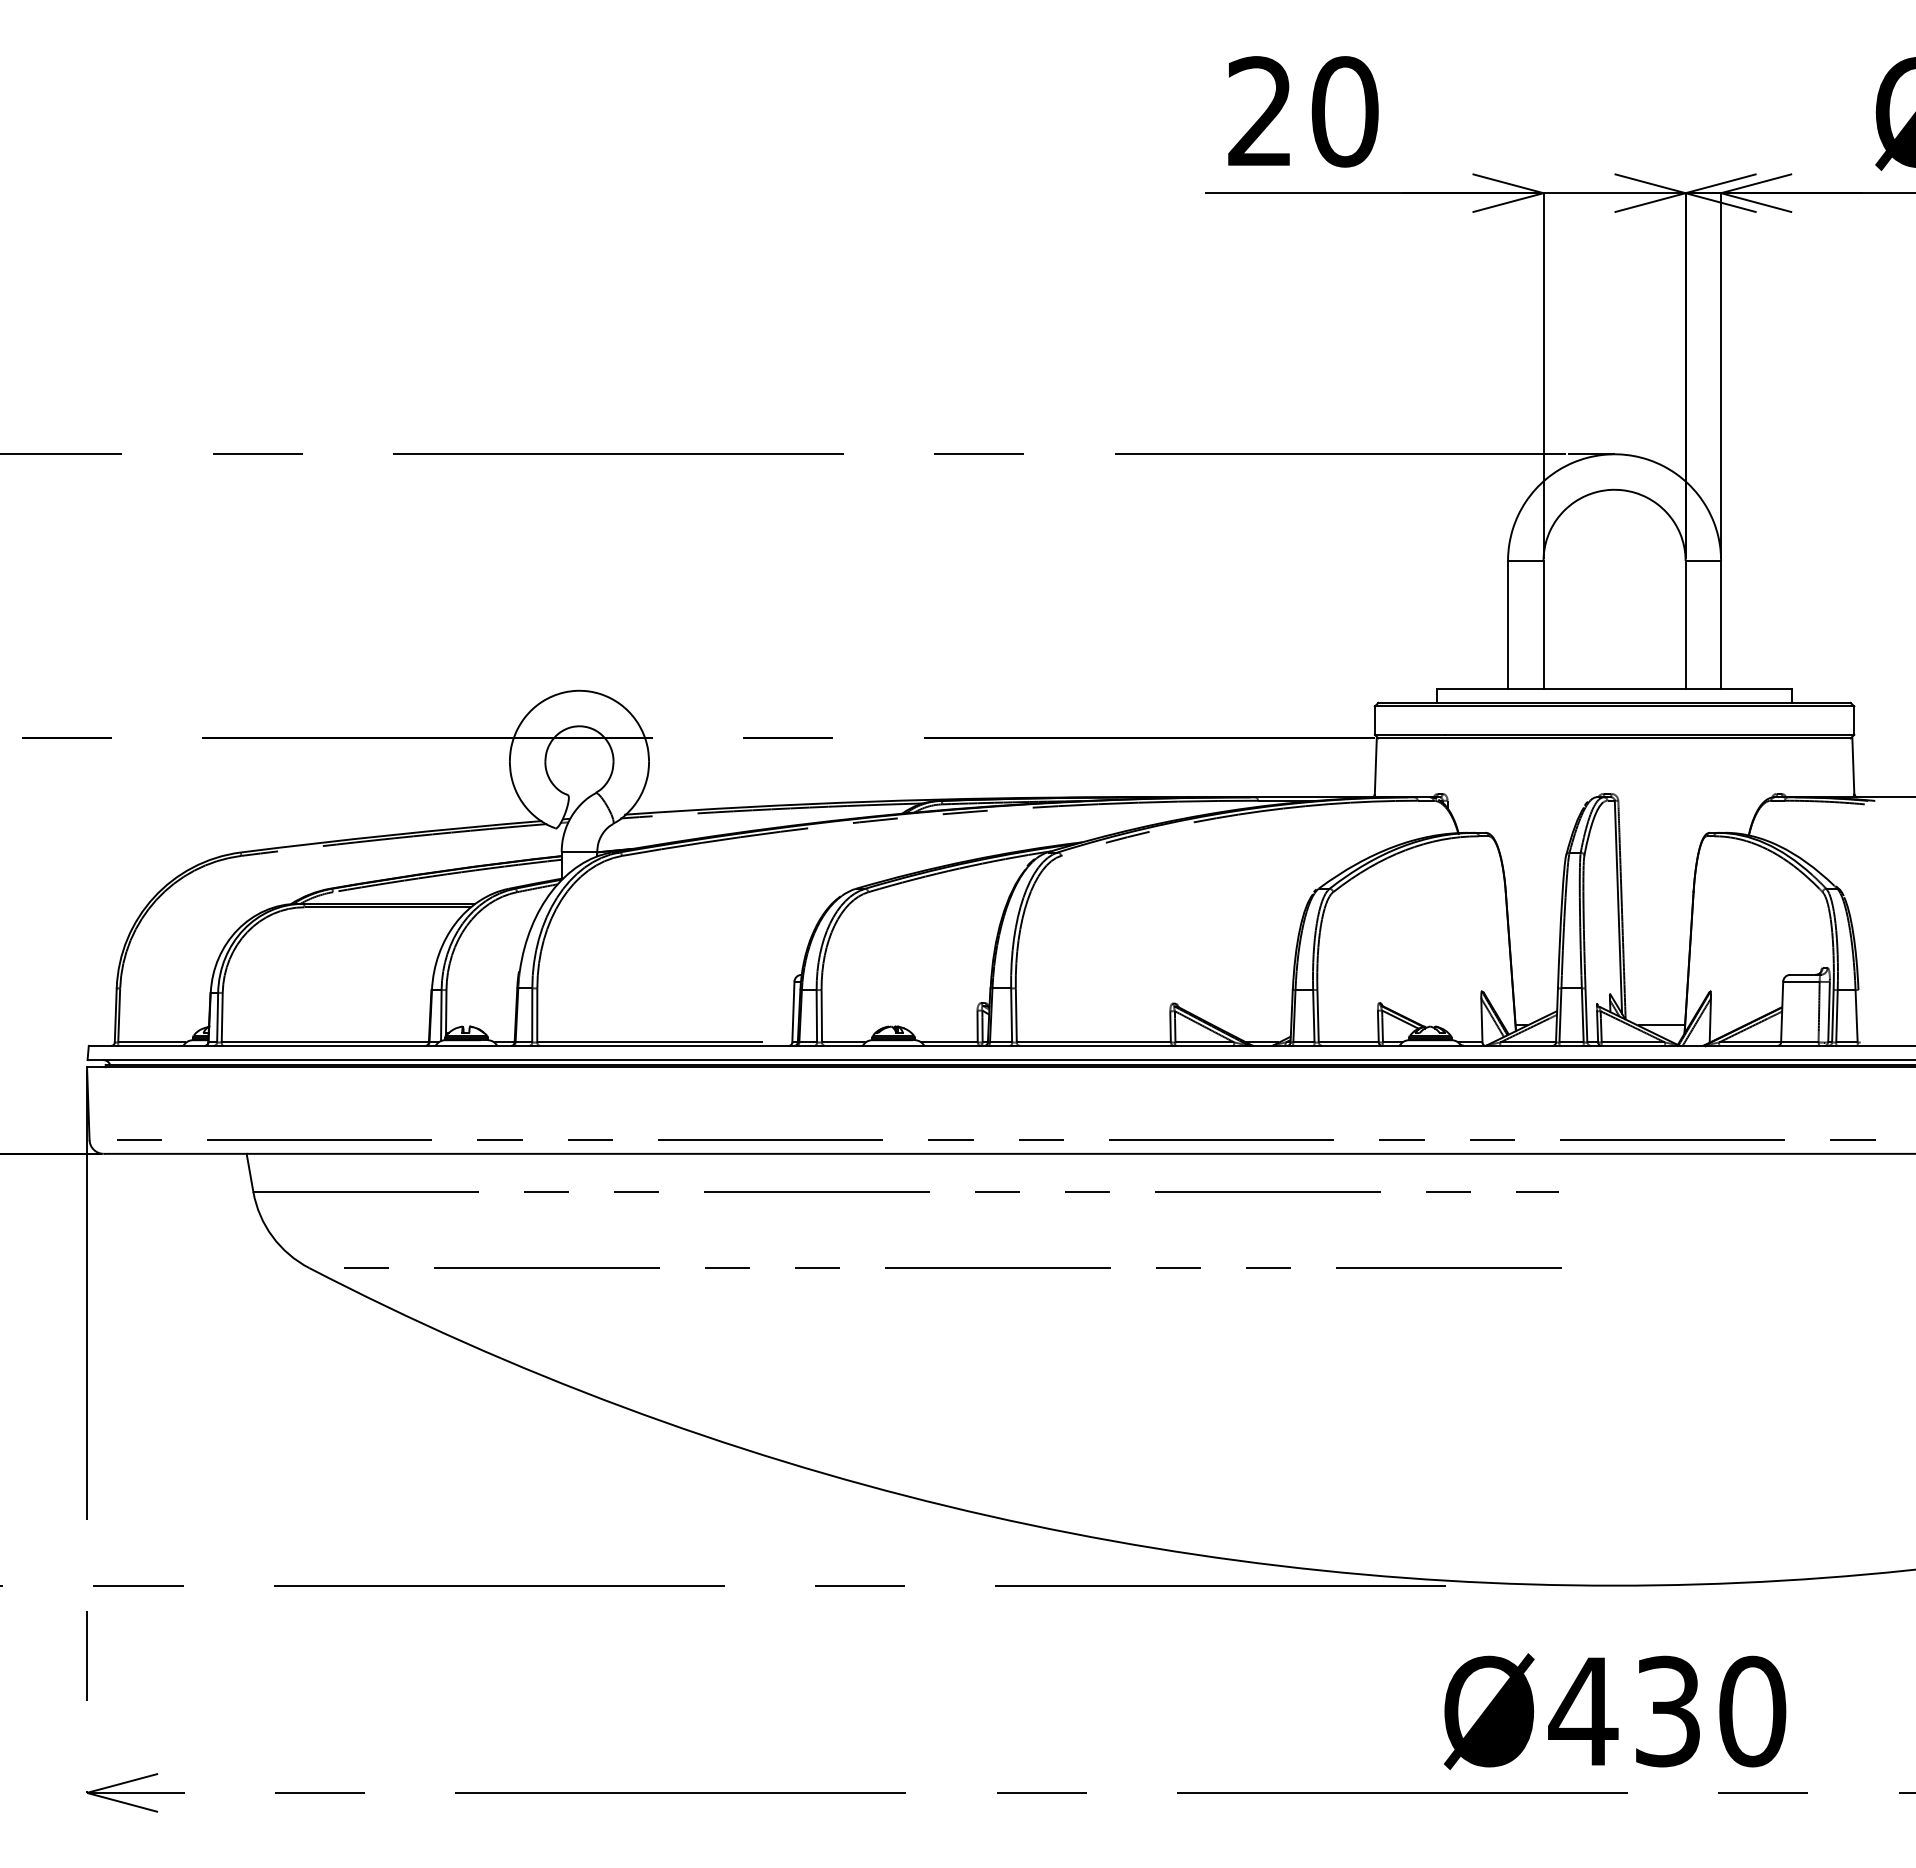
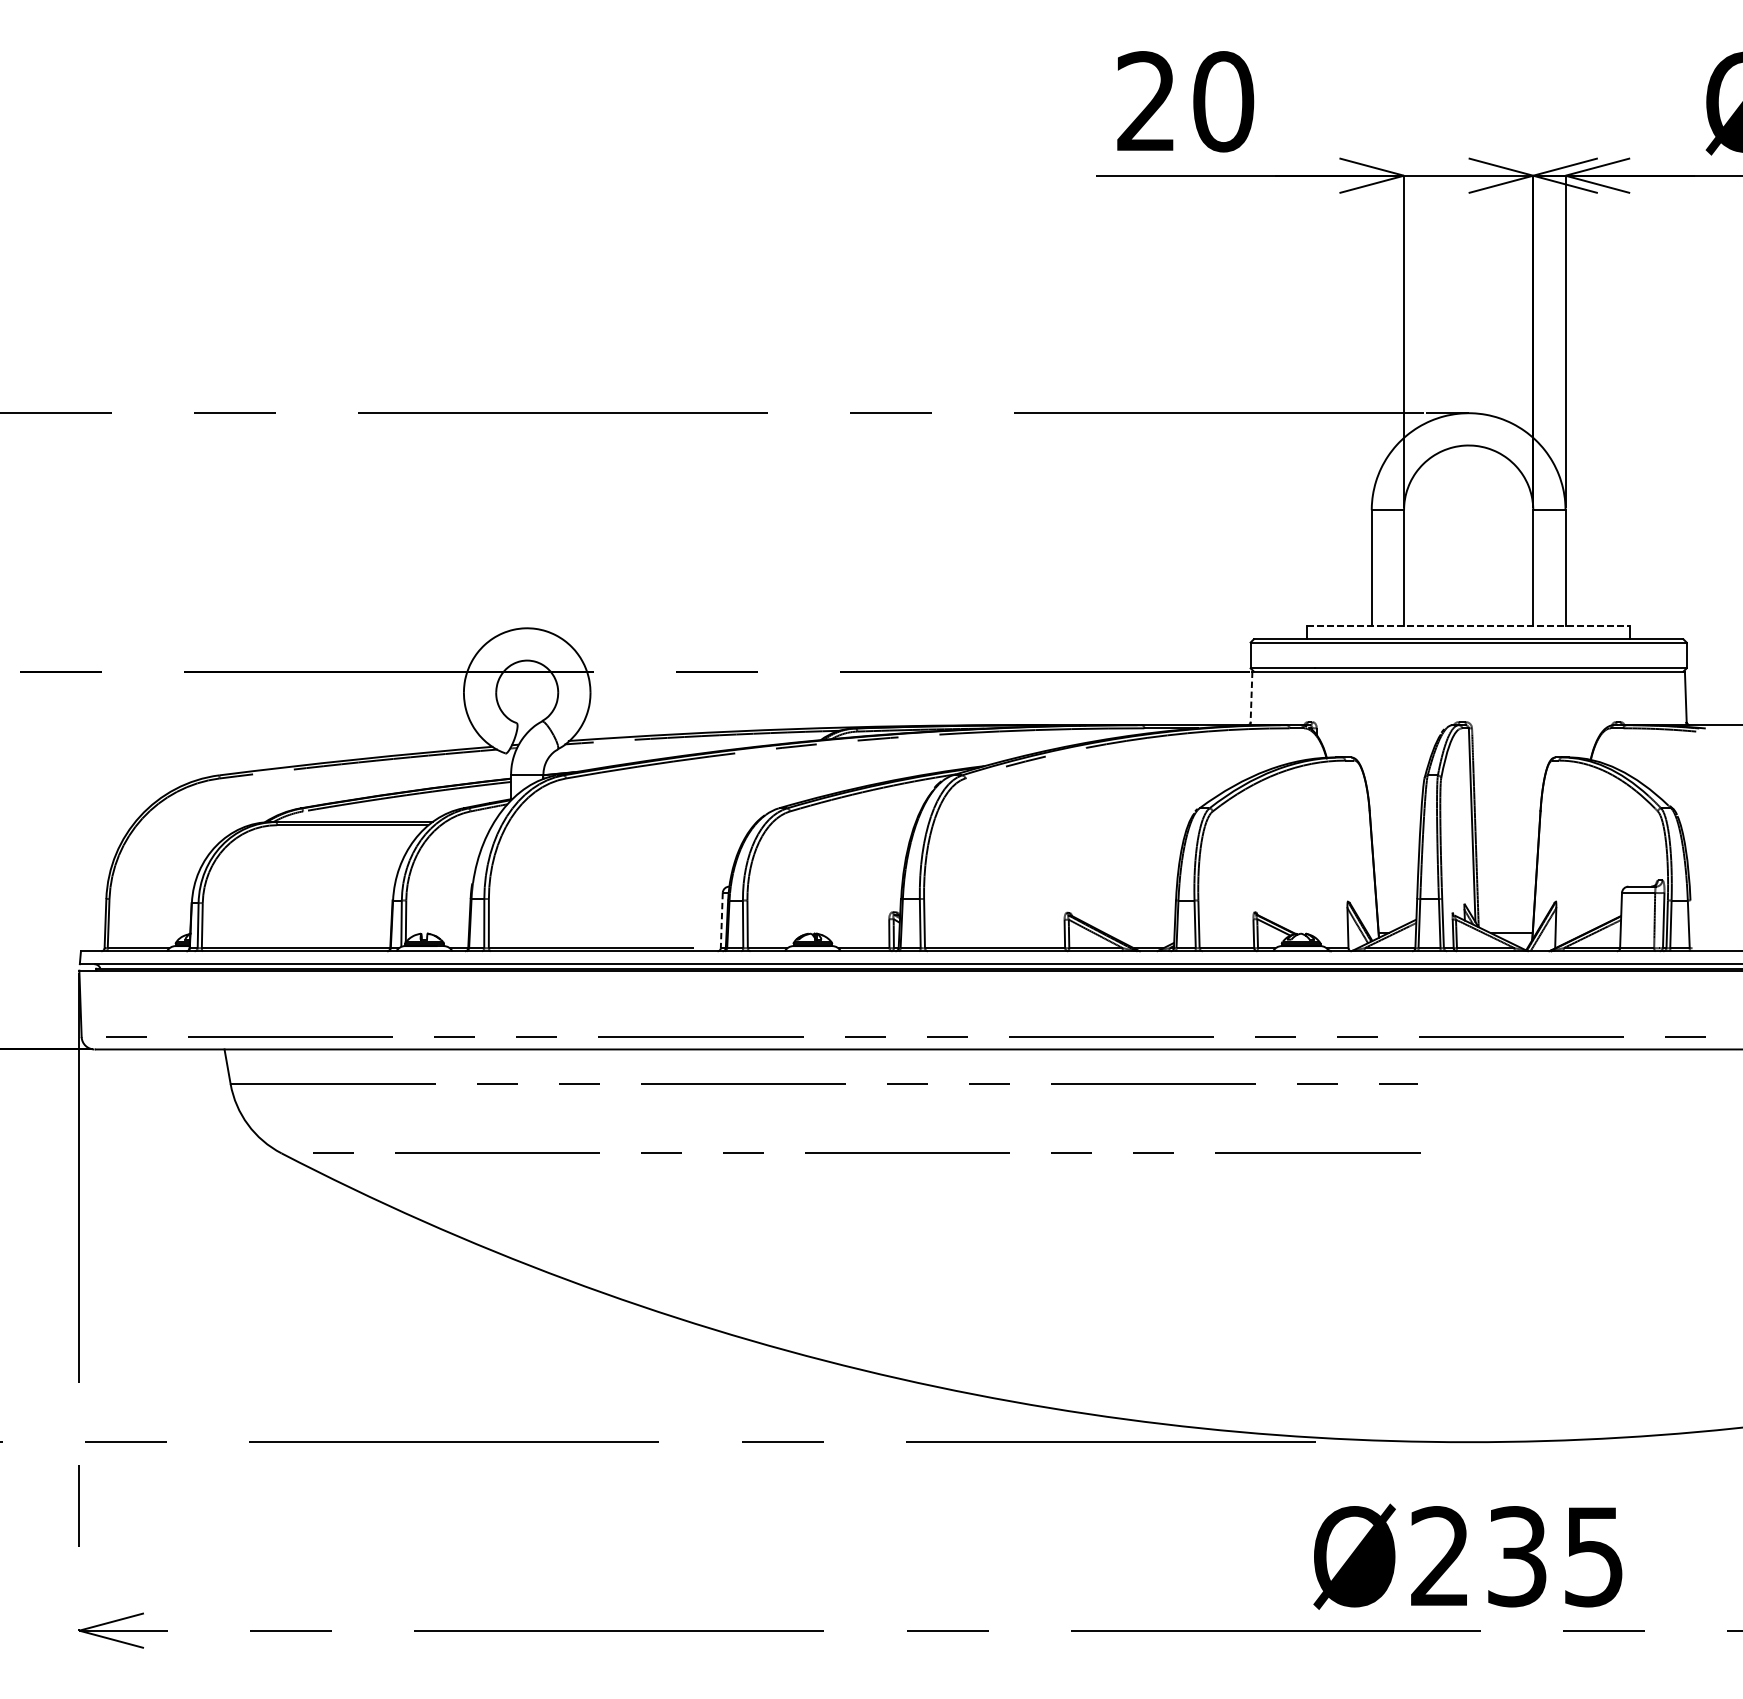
line: (1614, 688) -> (1468, 626), solid -> dashed
line: (1375, 767) -> (1251, 698), solid -> dashed
line: (793, 1012) -> (721, 920), solid -> dashed
text: (1667, 1711) -> (1516, 1556), Ø430 -> Ø235

